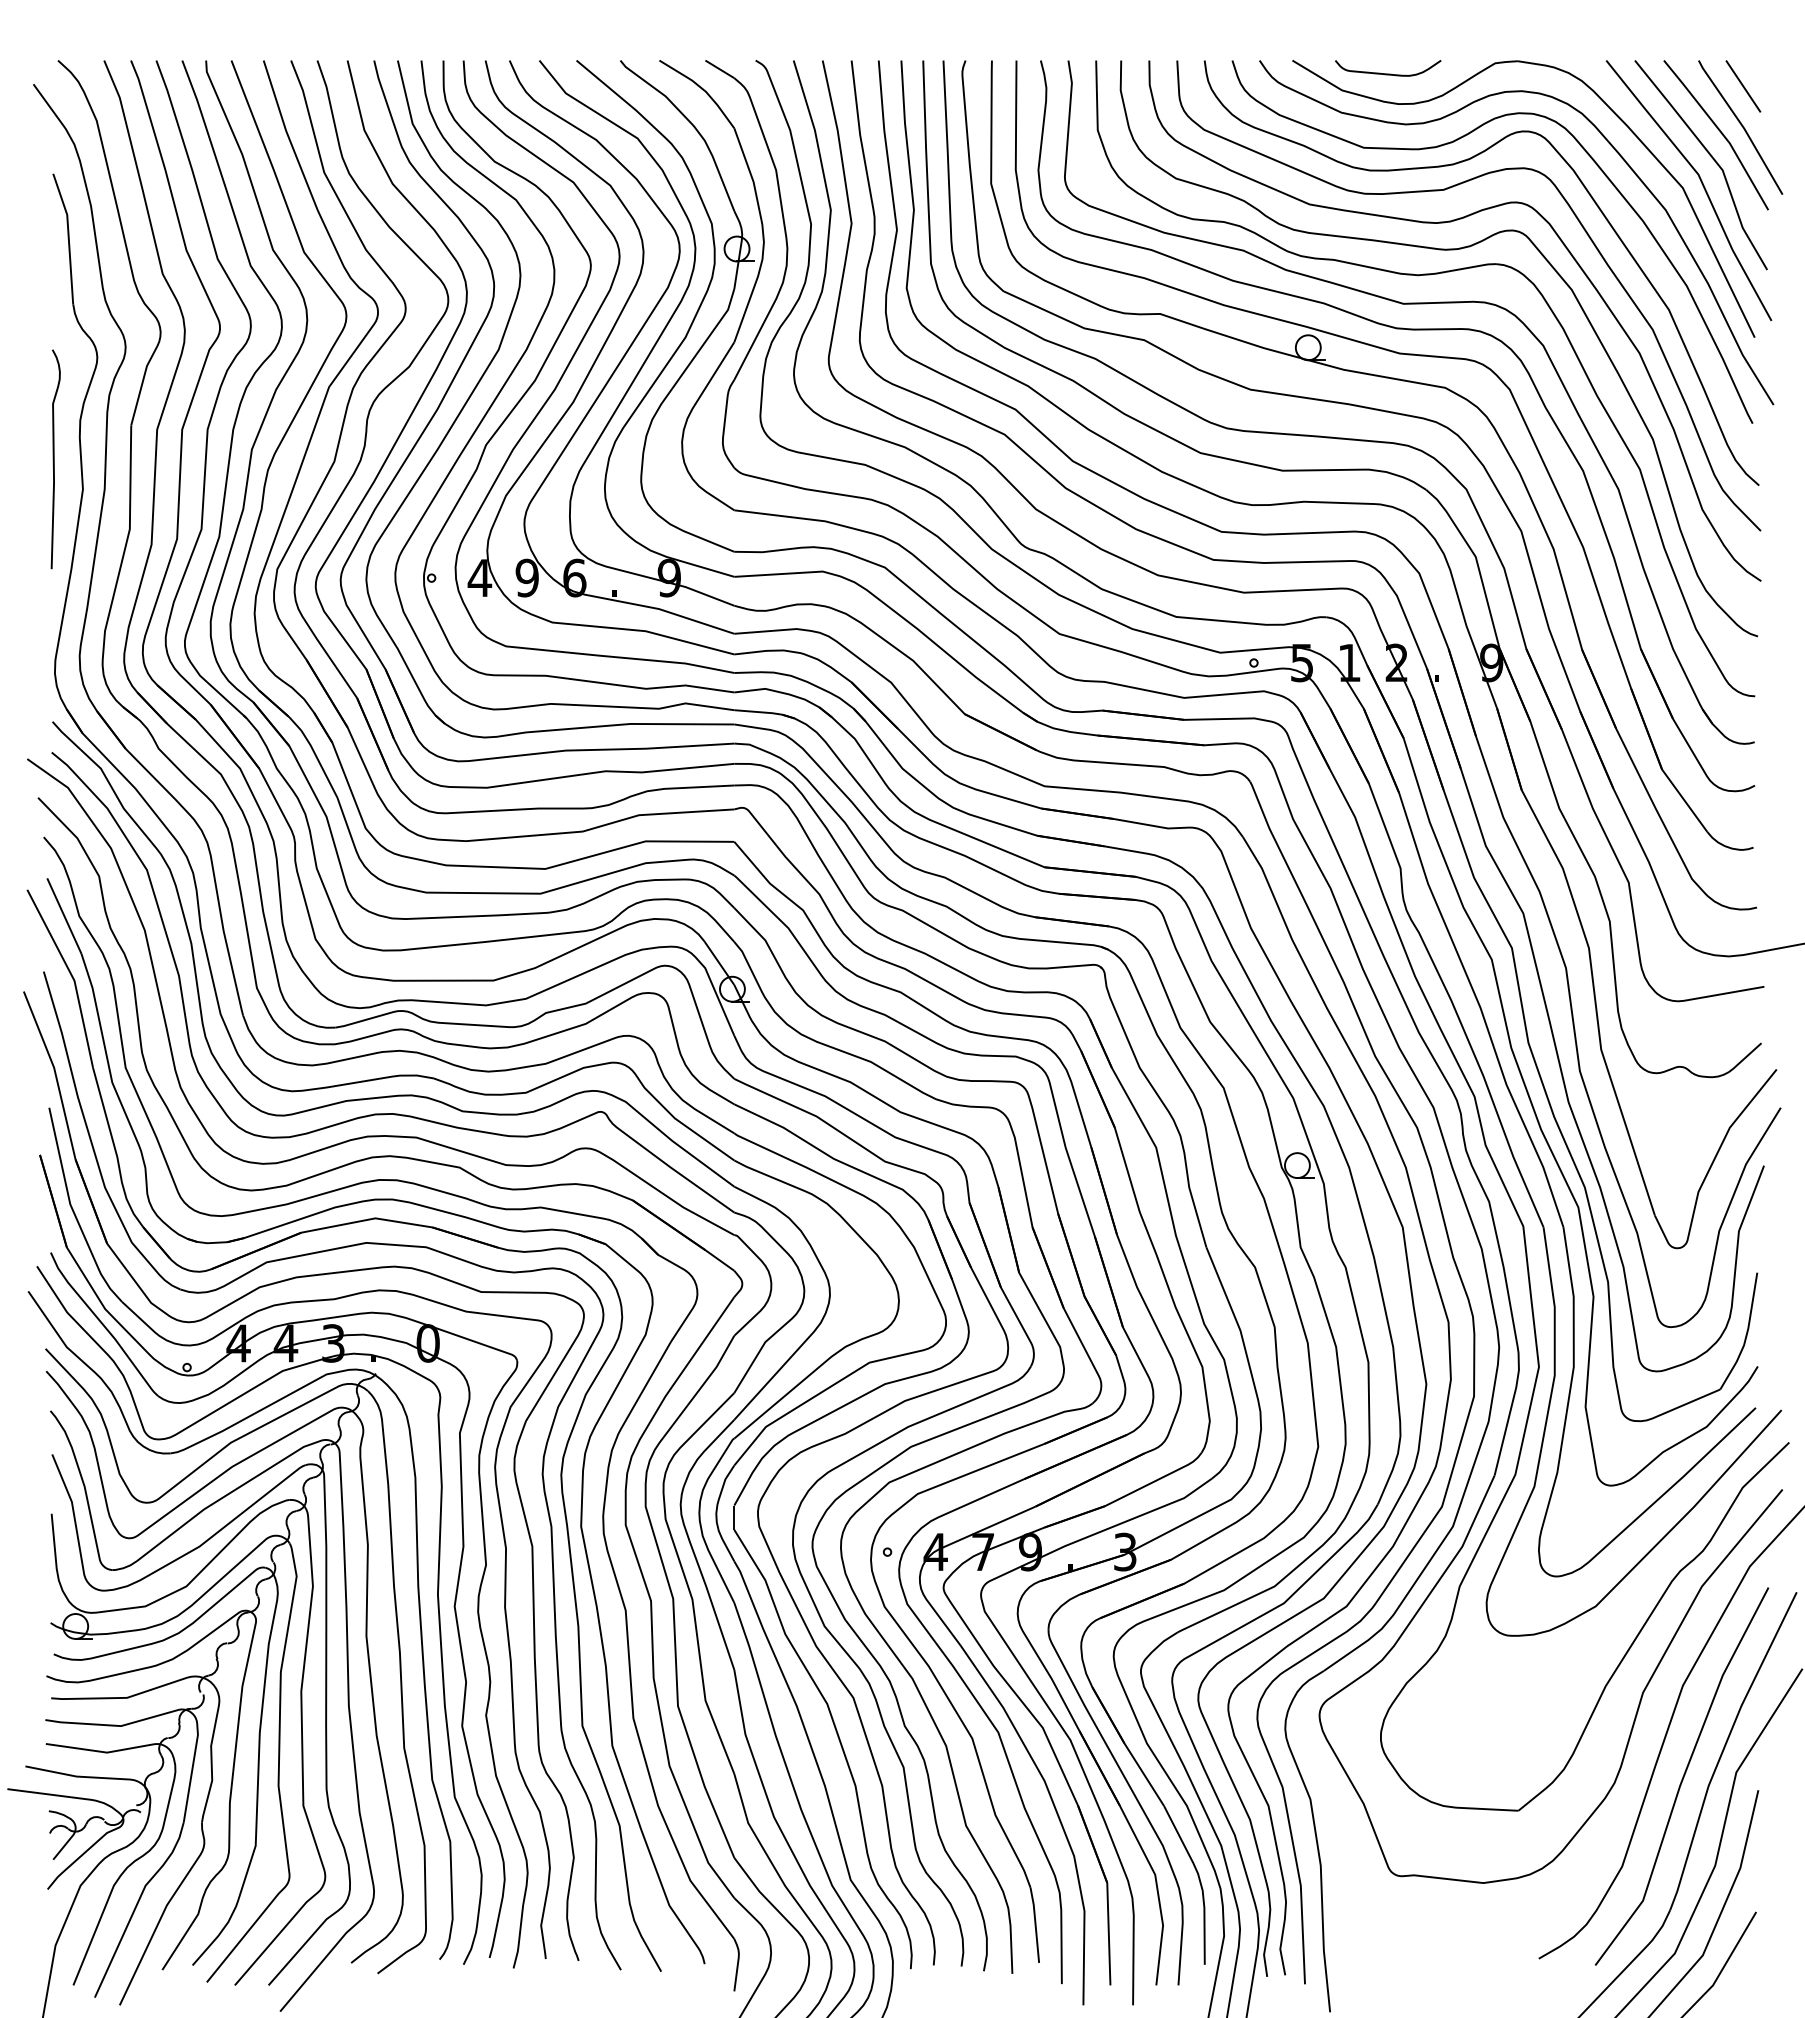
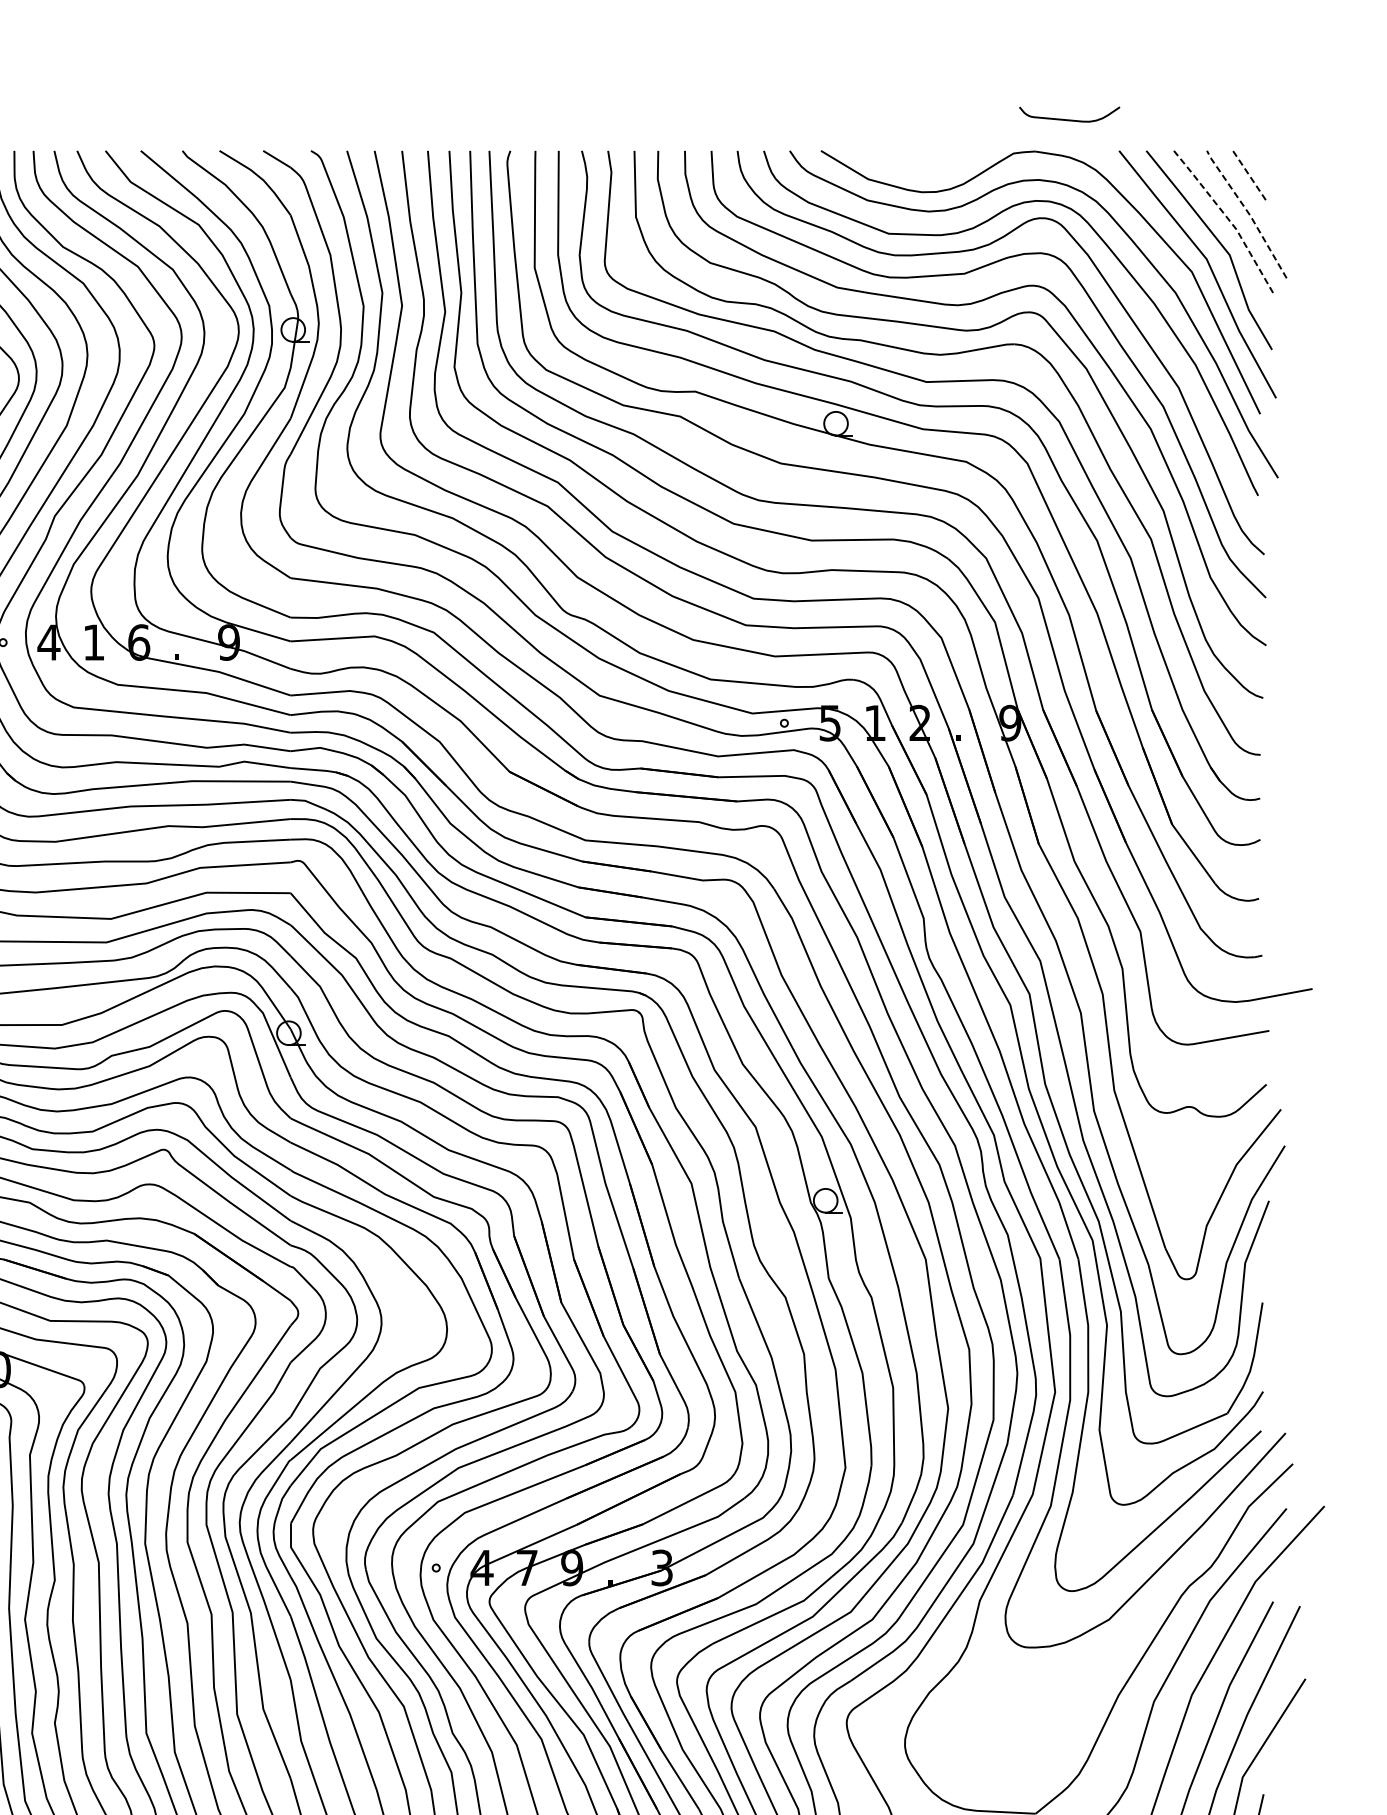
curve: (1388, 73) -> (1069, 119), moved
line: (1743, 86) -> (1249, 175), solid -> dashed
line: (1742, 126) -> (1248, 213), solid -> dashed
line: (1721, 132) -> (1228, 219), solid -> dashed
text: (526, 577) -> (93, 642), 9 -> 1

